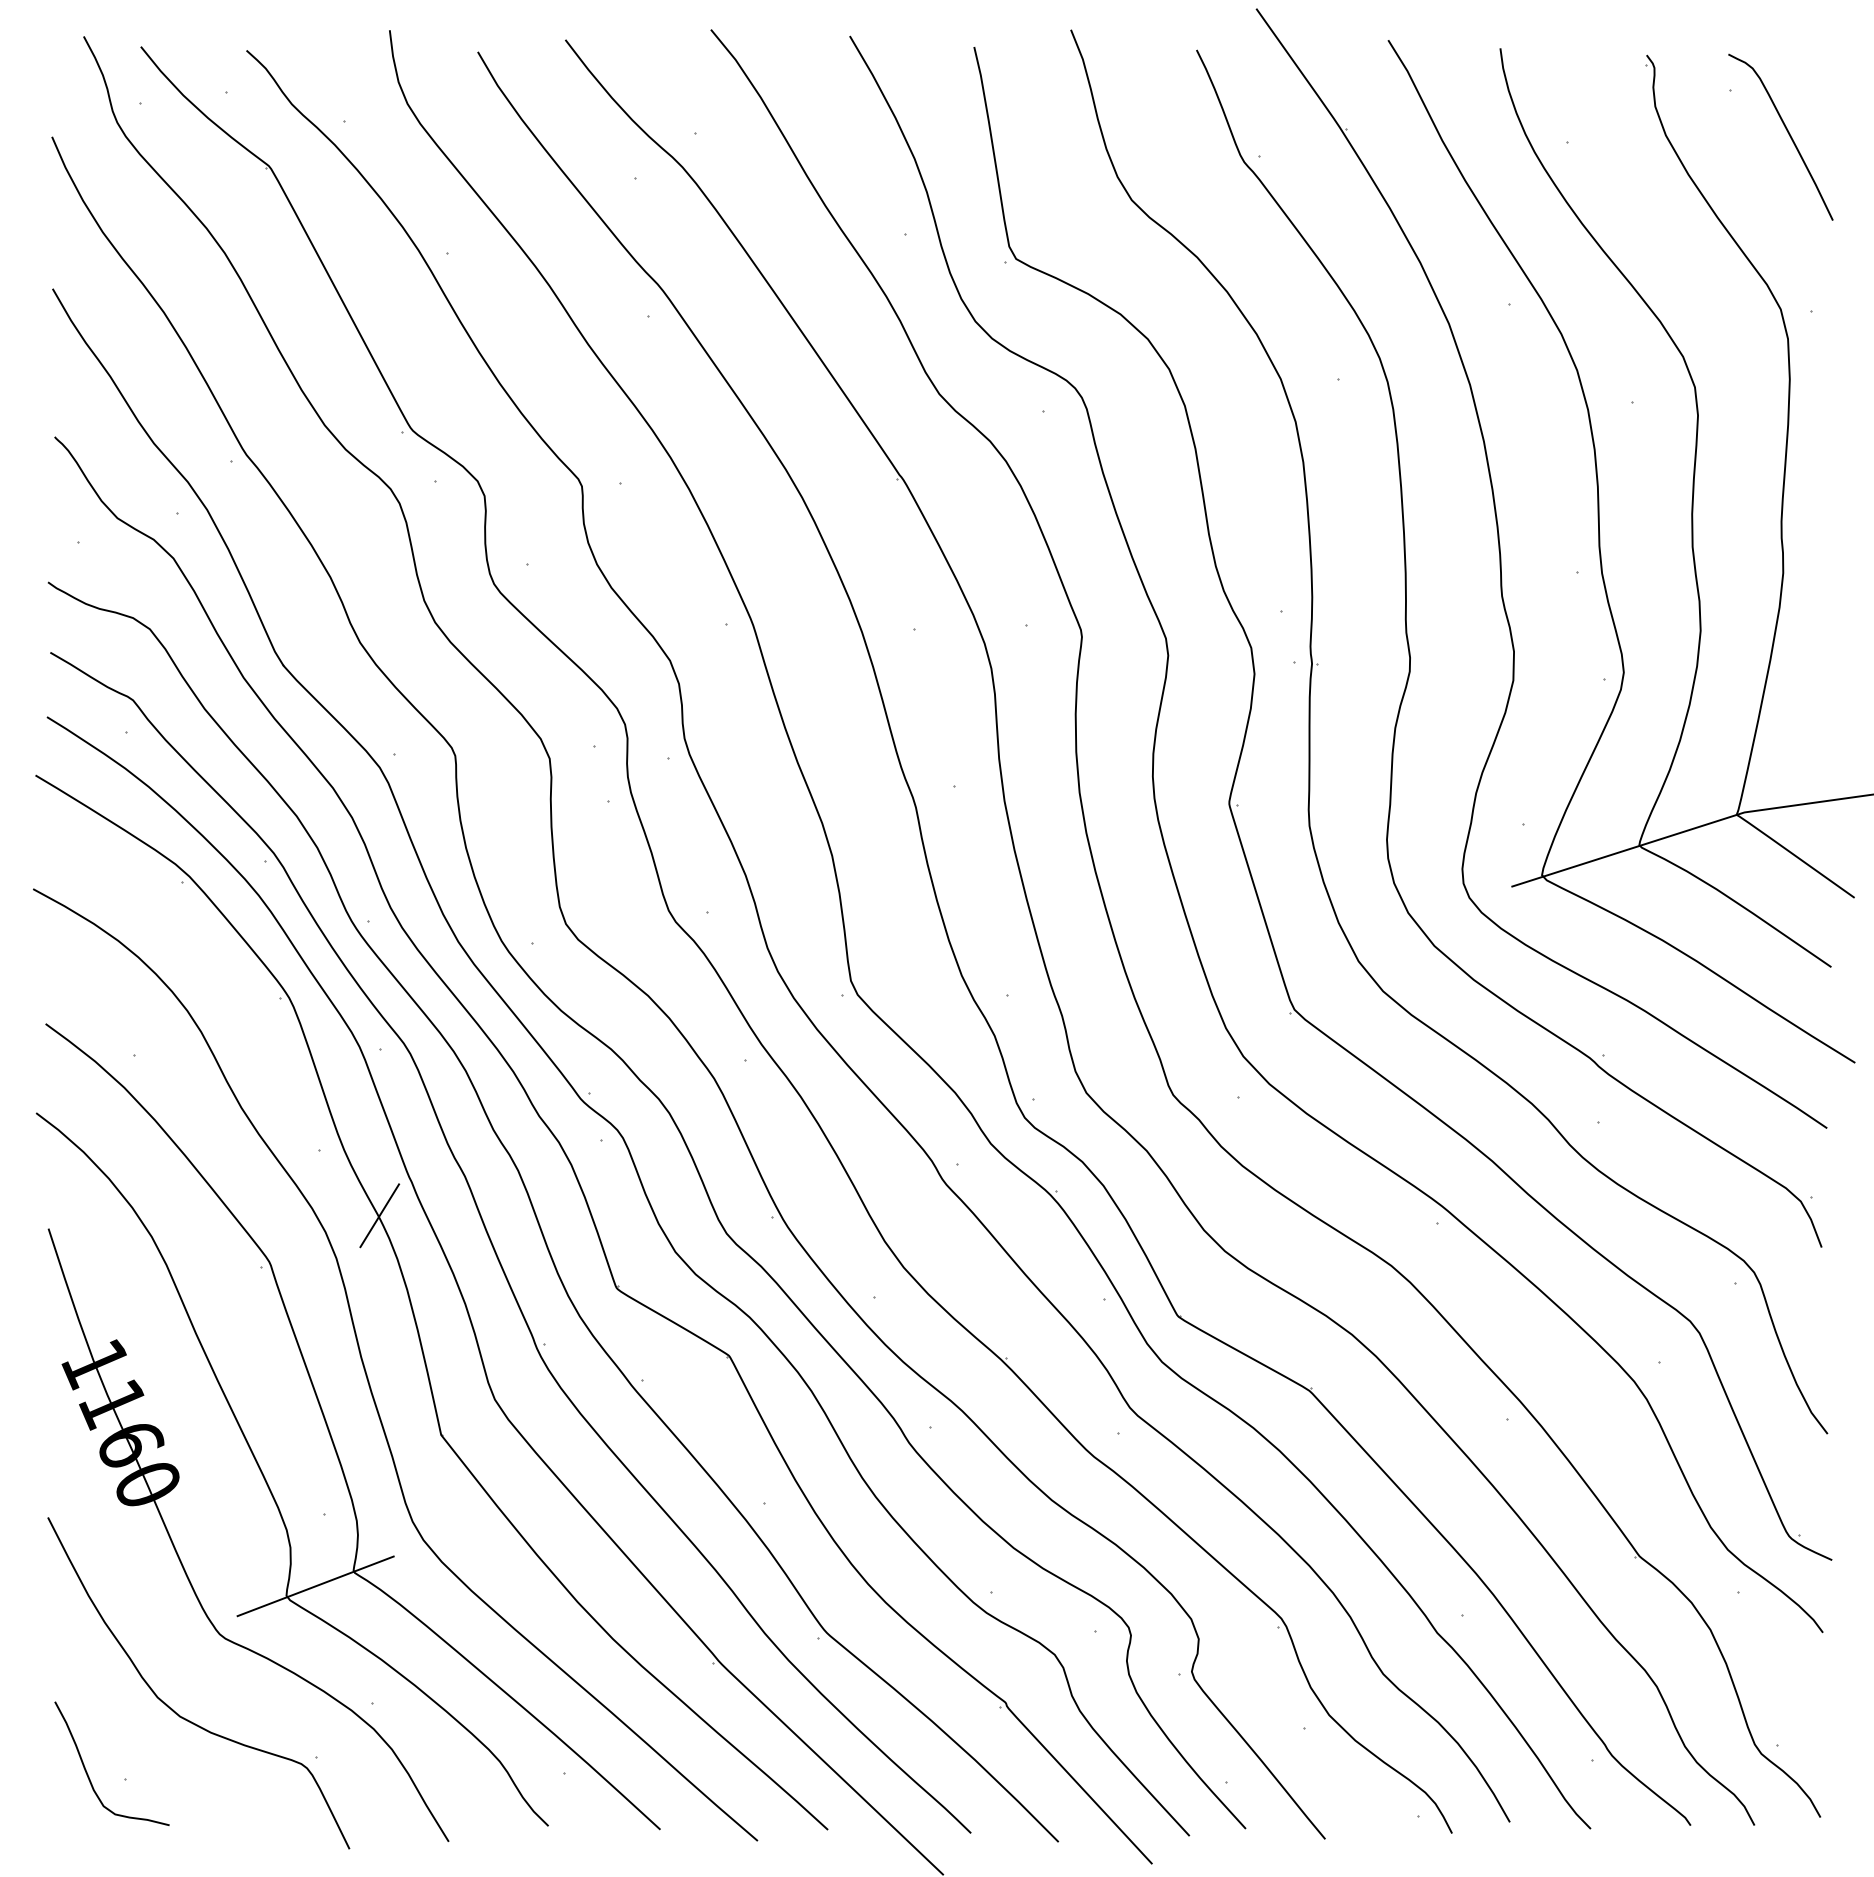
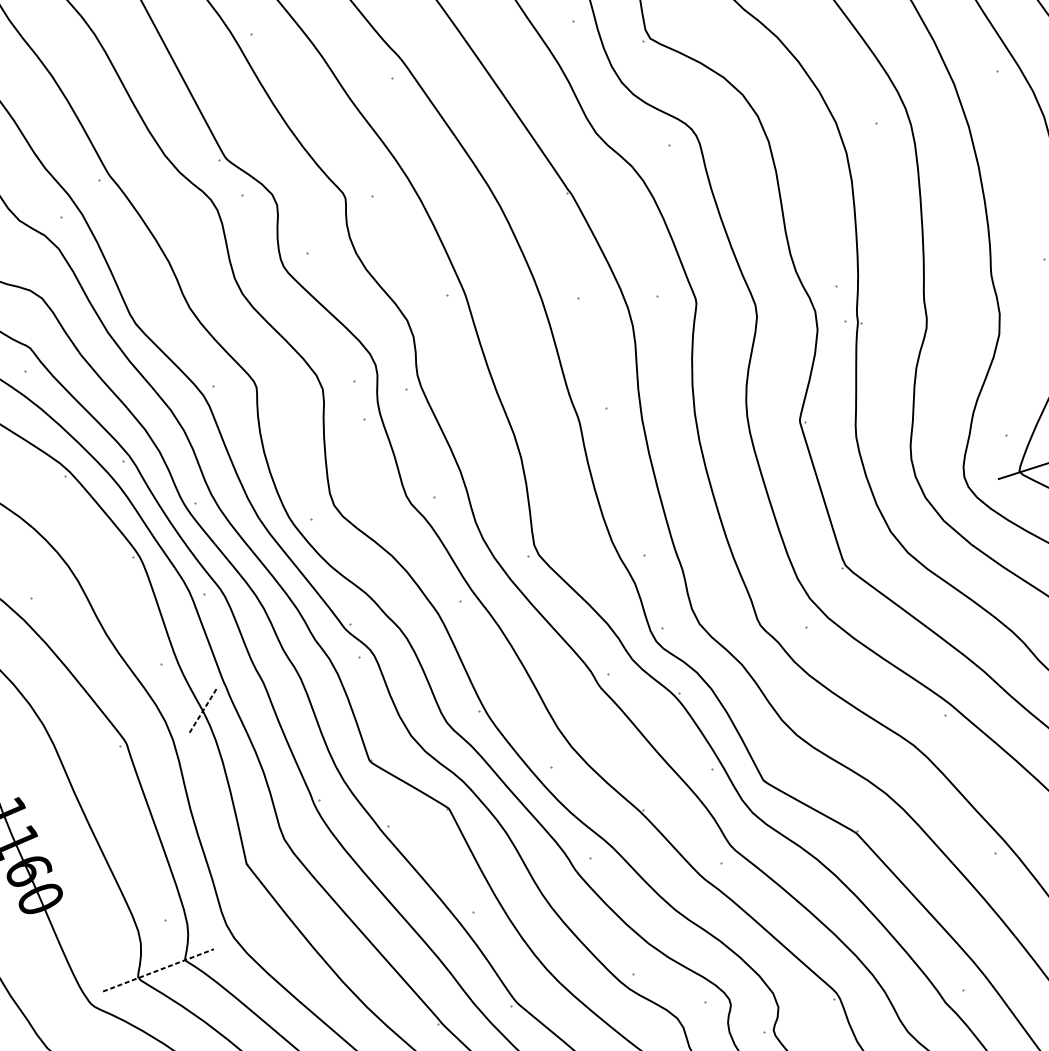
line: (379, 1215) -> (203, 710), solid -> dashed
line: (316, 1586) -> (159, 970), solid -> dashed

